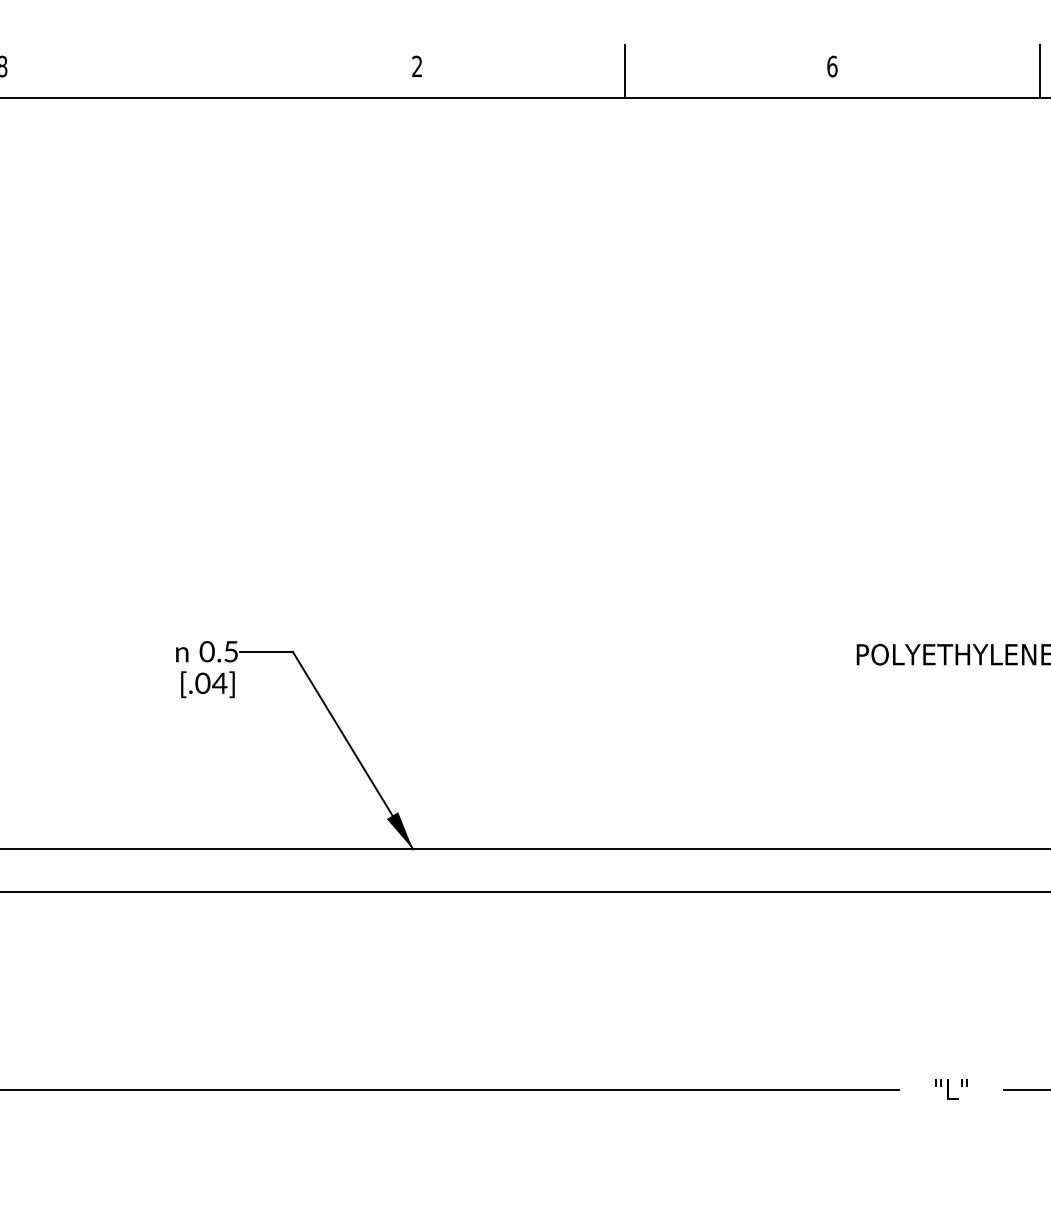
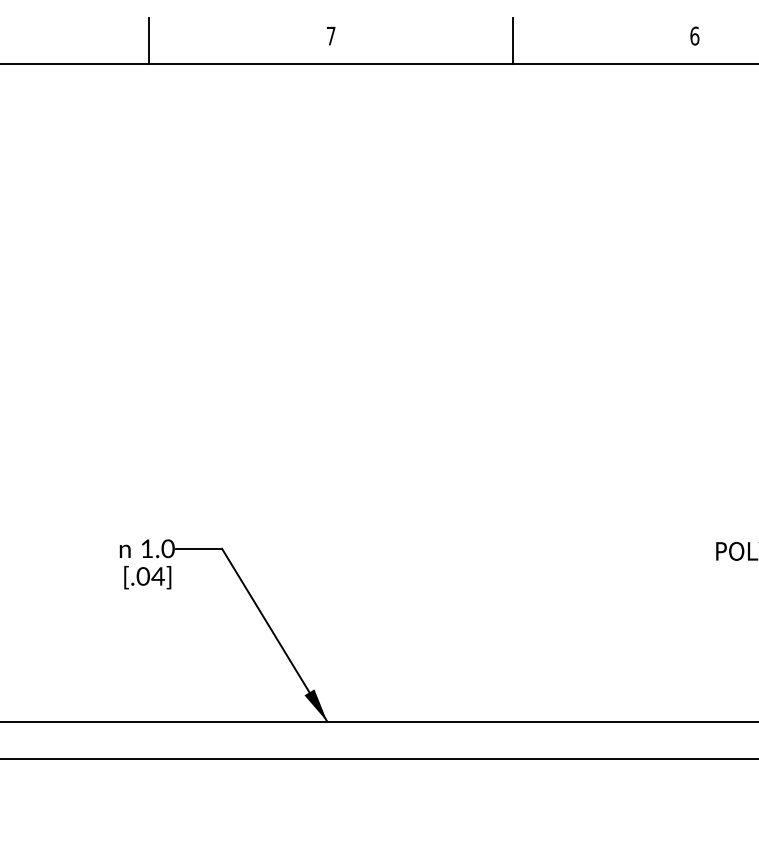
text: (417, 65) -> (331, 35), 2 -> 7
line: (209, 71) -> (149, 40), added
text: (218, 651) -> (156, 548), 0.5 -> 1.0

